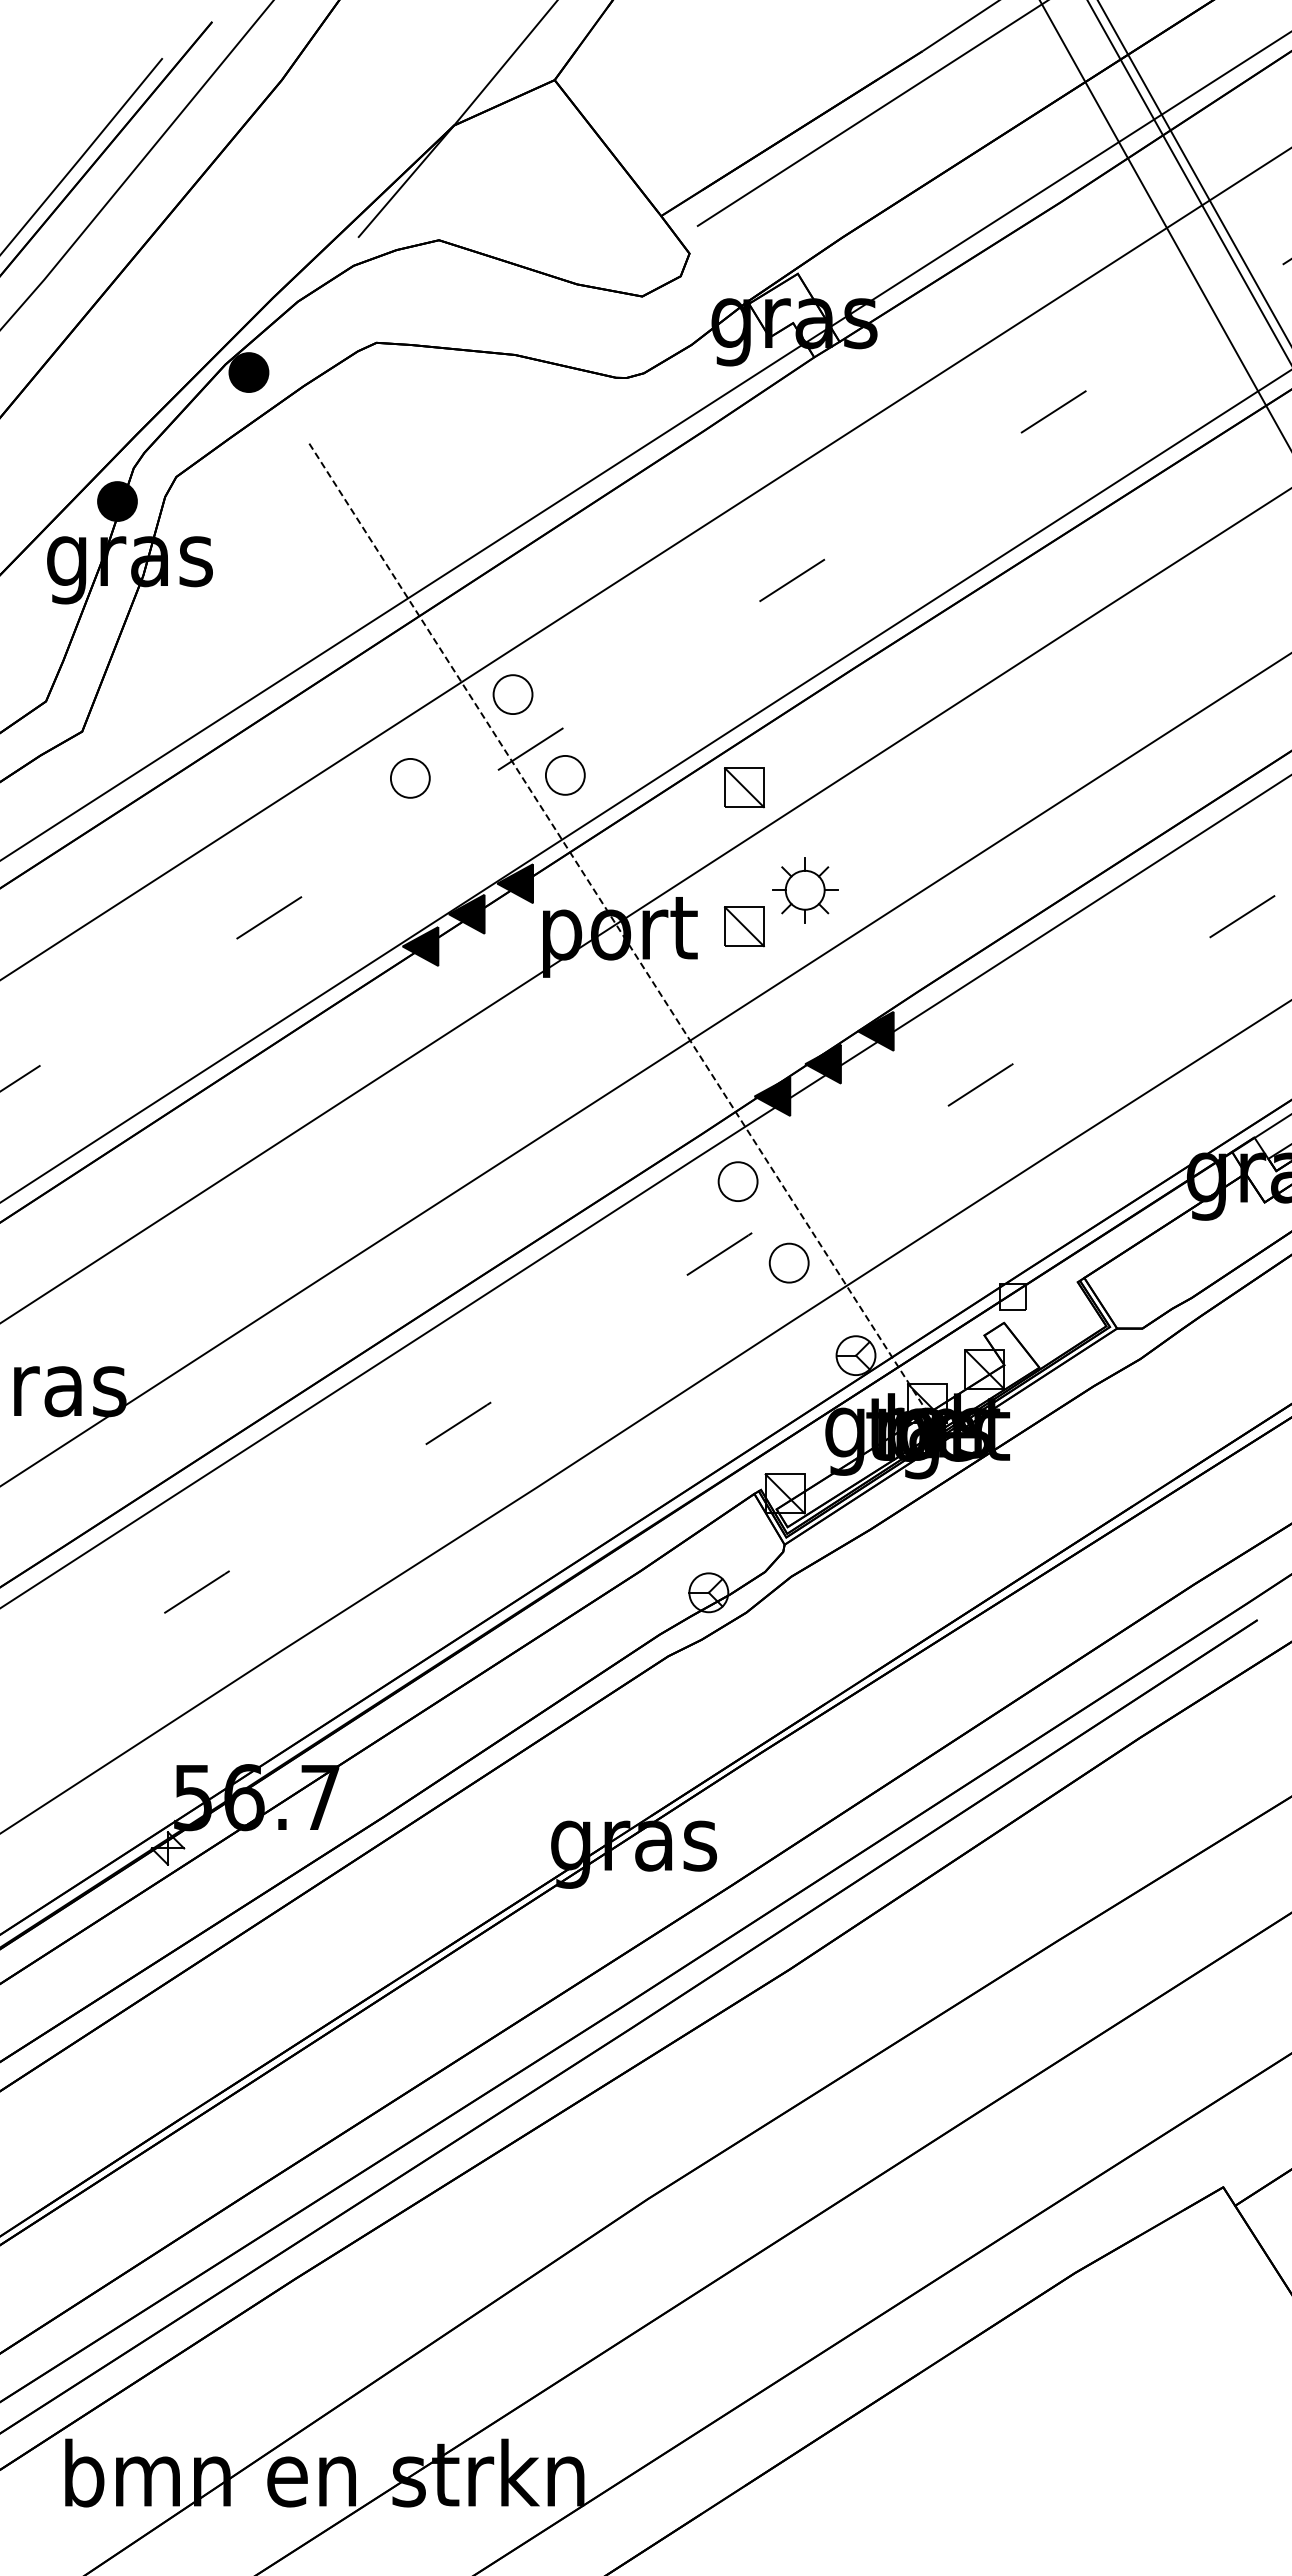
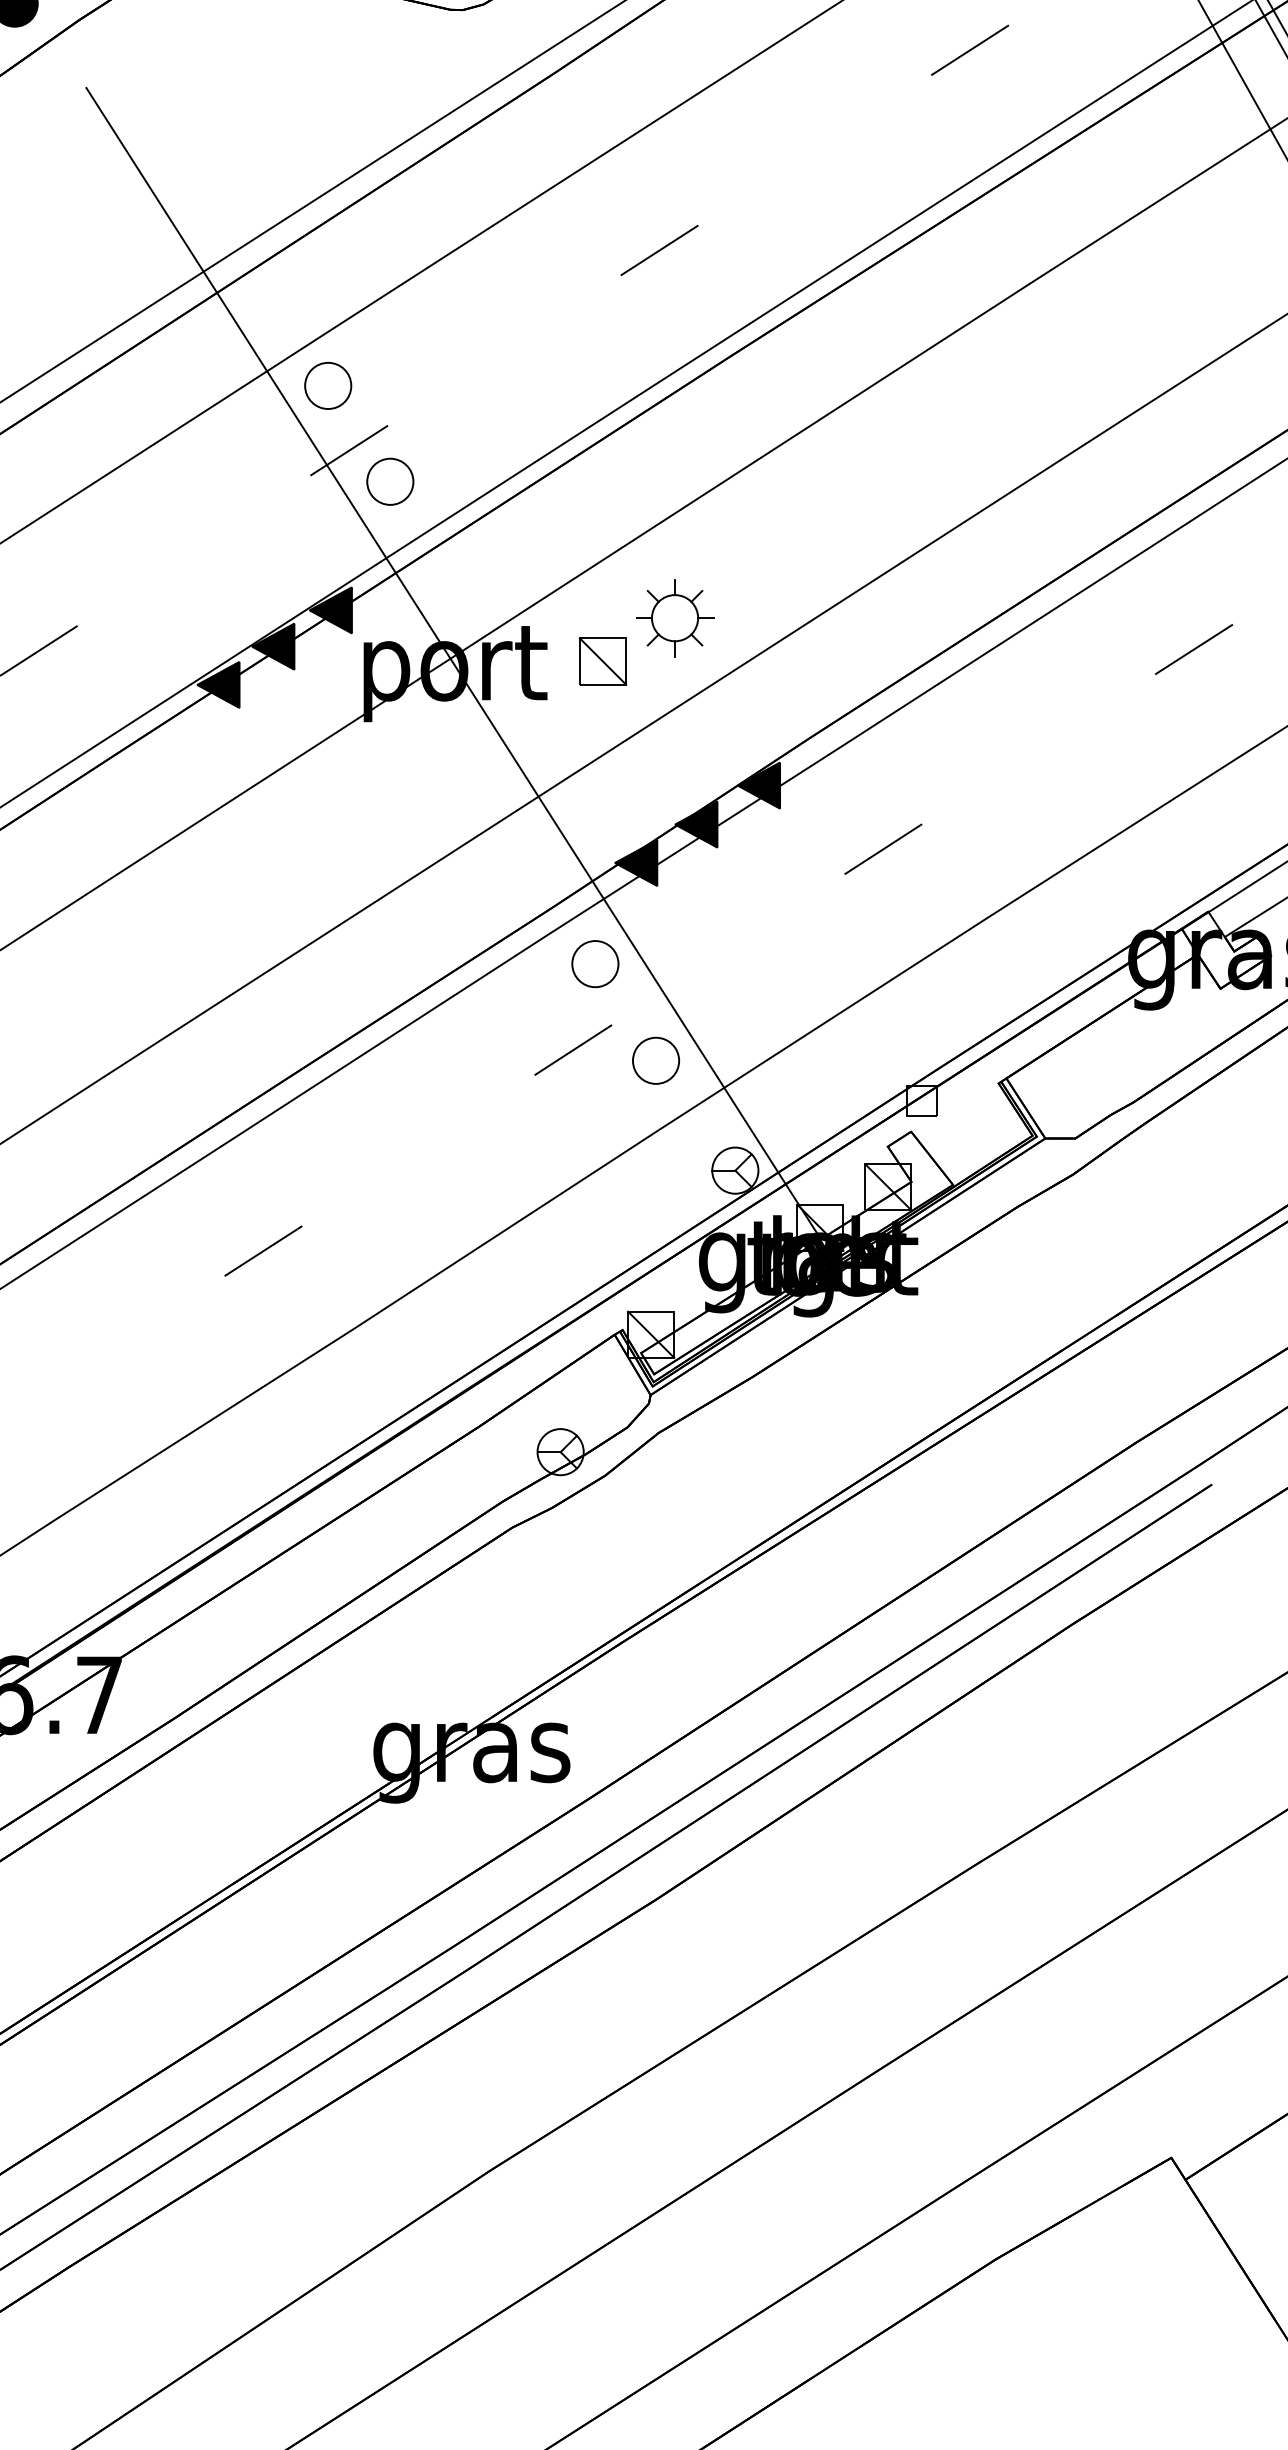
part: (410, 778) -> (206, 485), removed
part: (744, 787) -> (602, 496), removed
line: (617, 927) -> (452, 662), dashed -> solid

